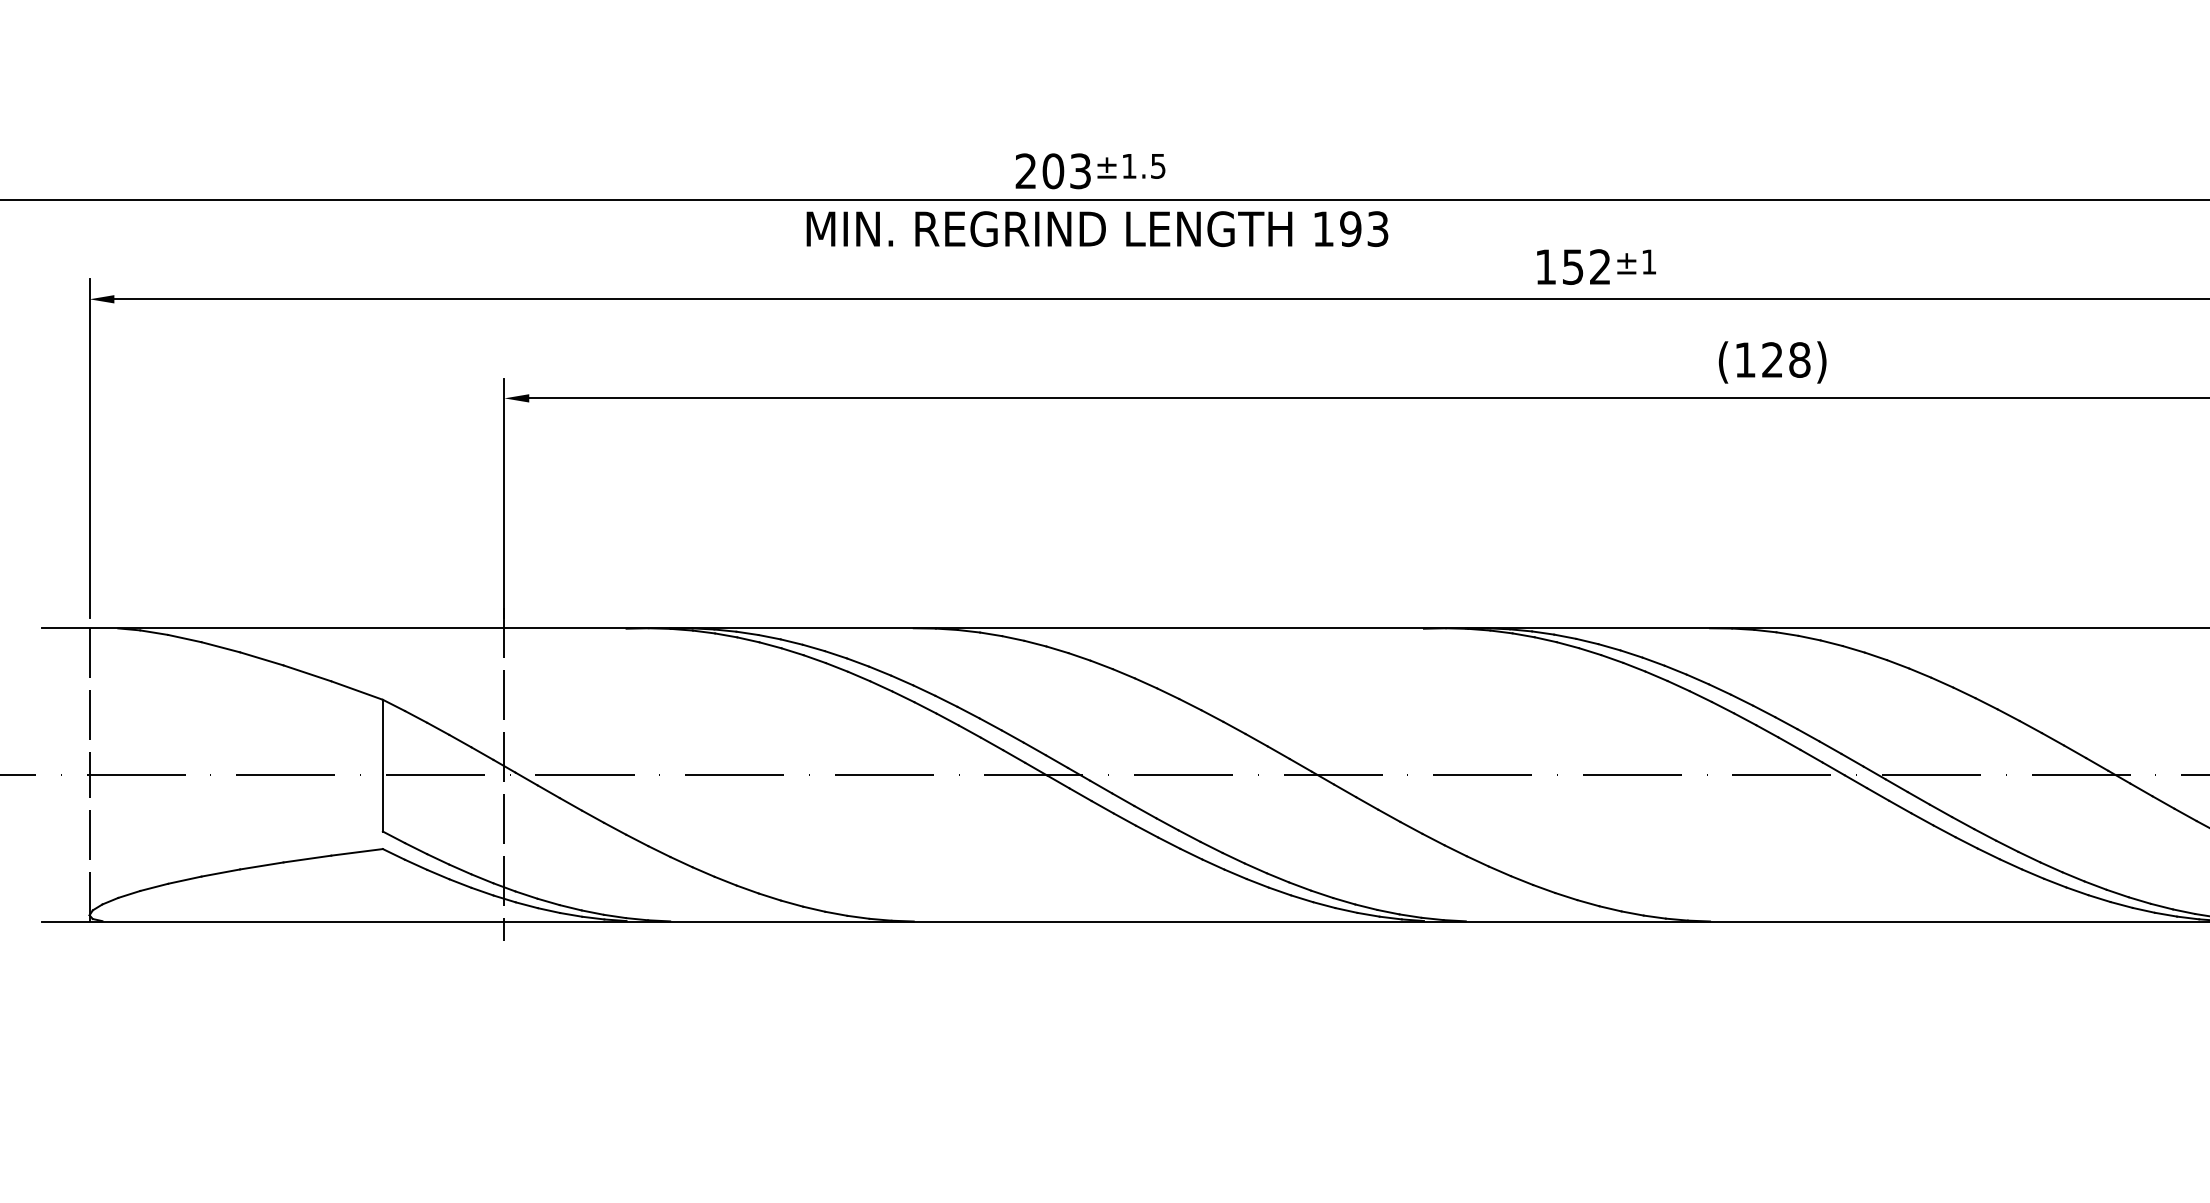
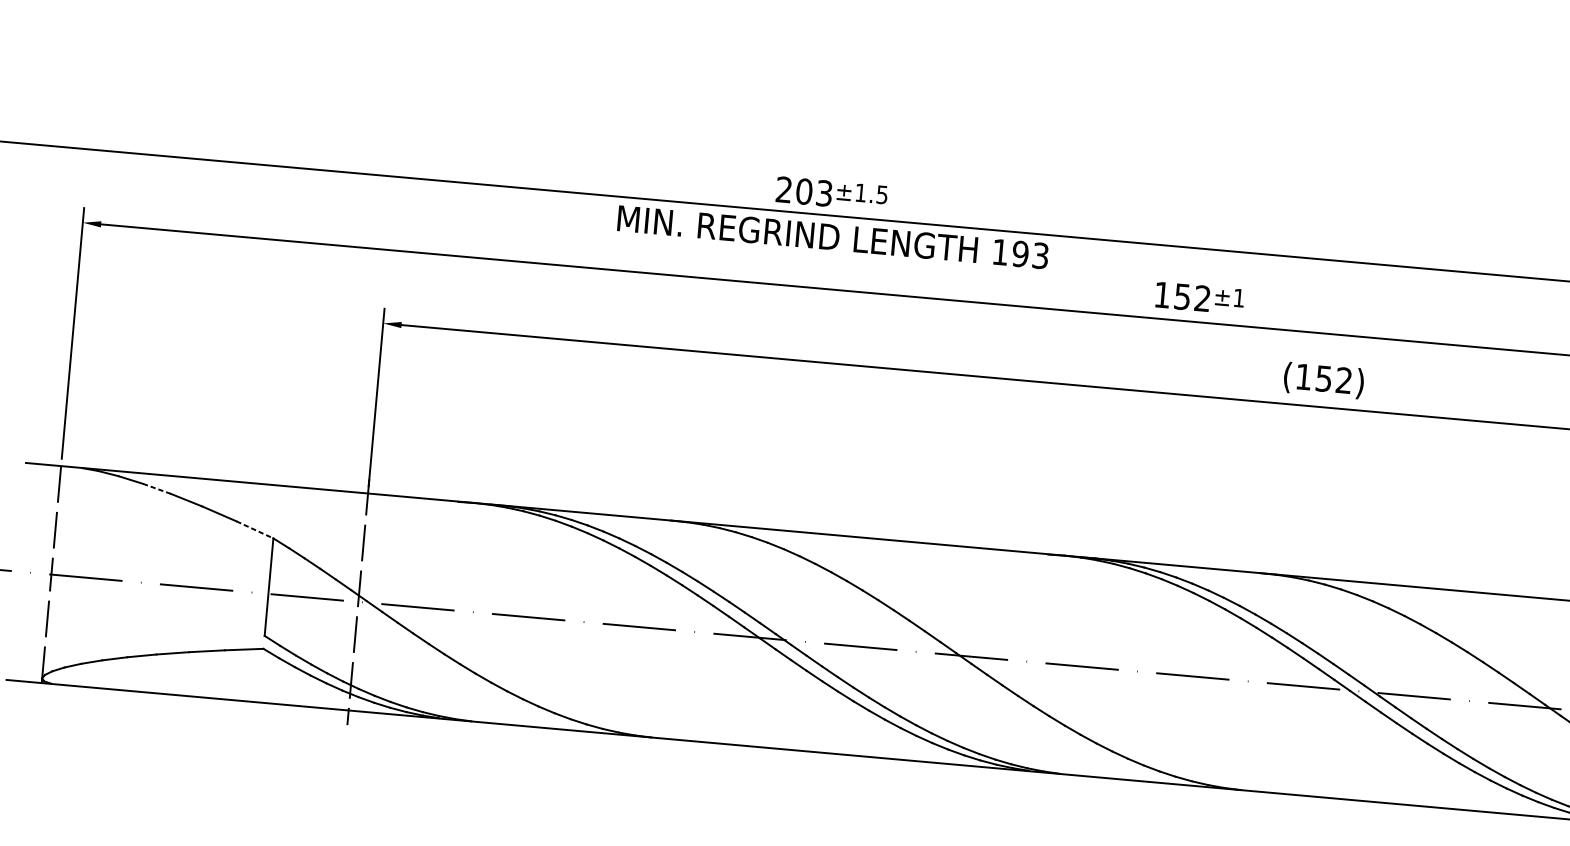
text: (1786, 359) -> (1334, 379), (128) -> (152)
line: (220, 647) -> (156, 488), solid -> dashed
line: (357, 690) -> (255, 529), solid -> dashed

